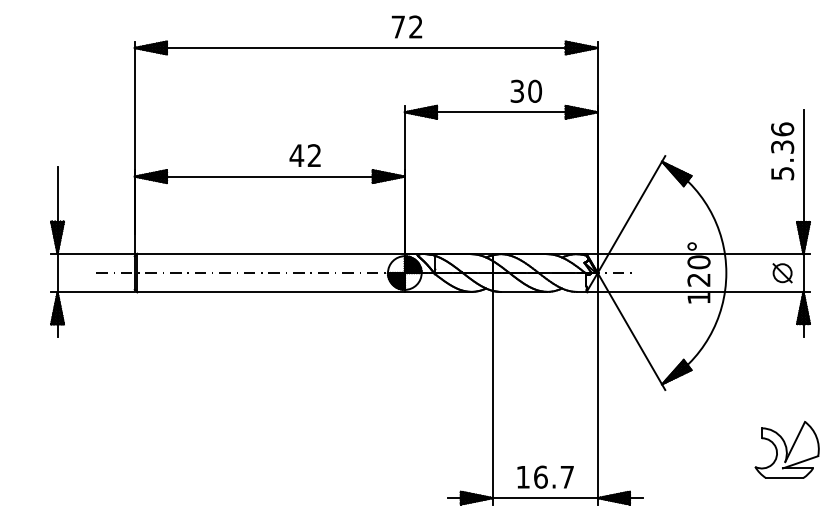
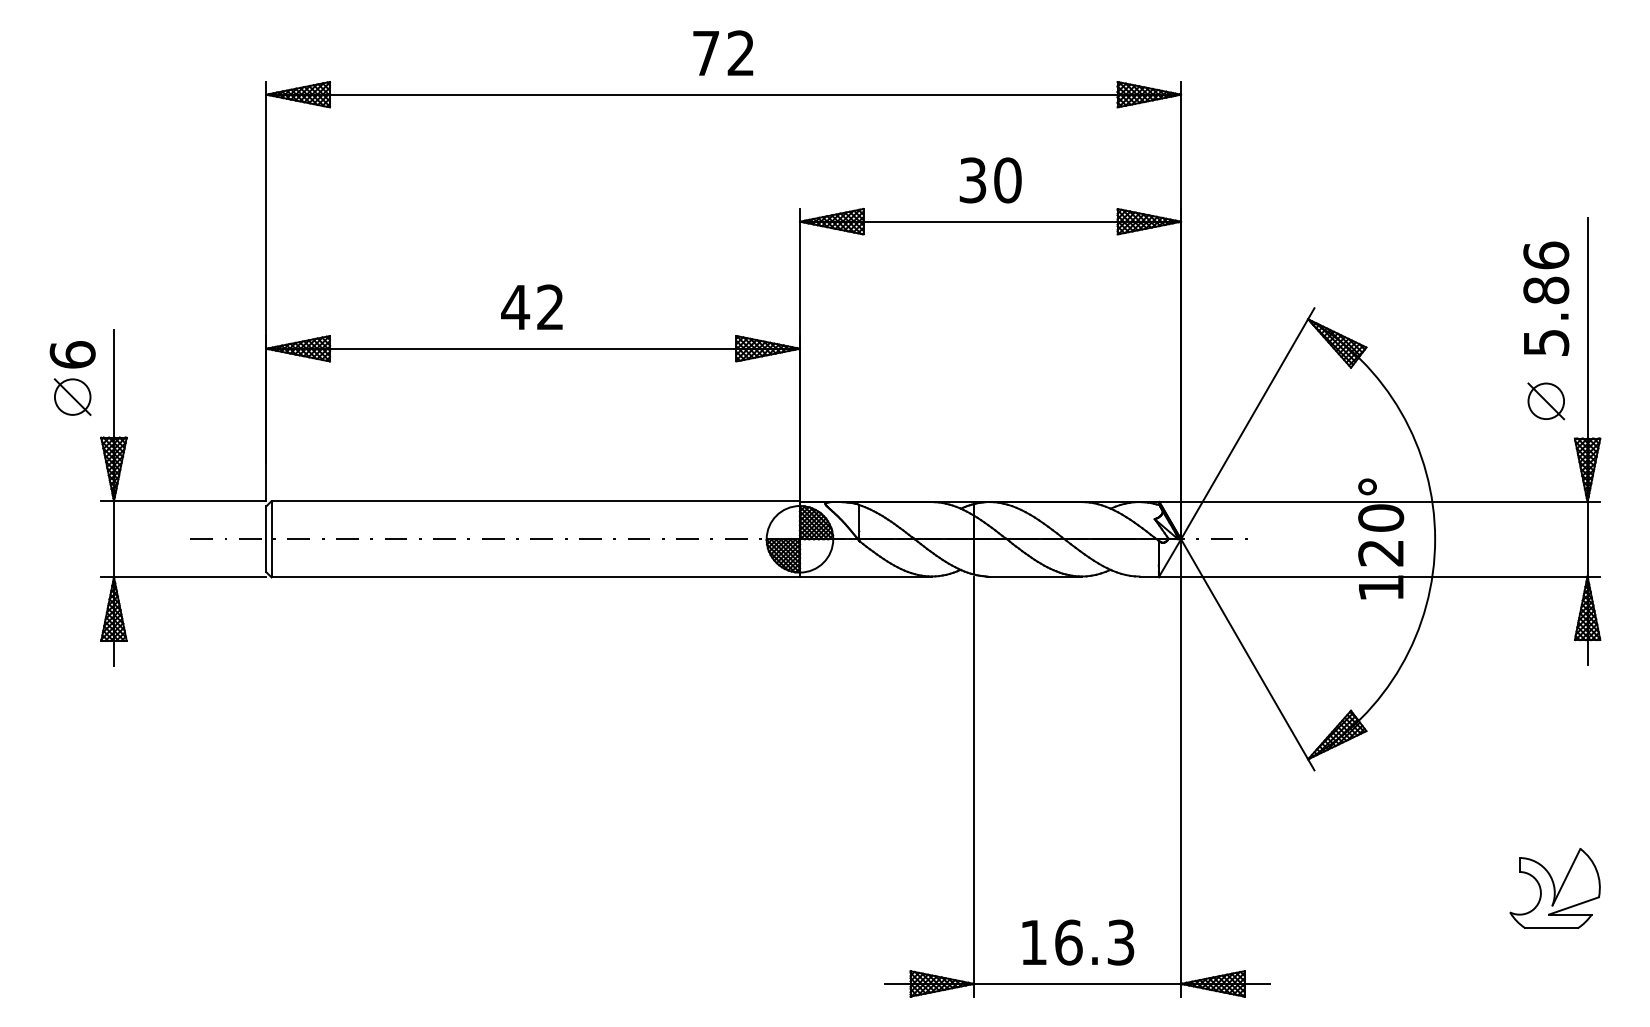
text: (406, 26) -> (722, 52), moved
text: (525, 90) -> (988, 178), moved
text: (782, 146) -> (1546, 289), 5.36 -> 5.86
text: (304, 155) -> (530, 307), moved
part: (36, 191) -> (72, 378), added
part: (782, 273) -> (1546, 401), moved
part: (786, 449) -> (1553, 887), size x0.71
text: (566, 476) -> (1119, 941), 16.7 -> 16.3

